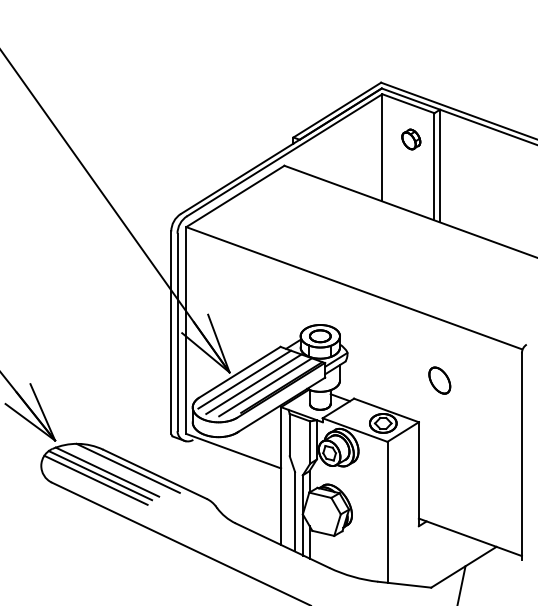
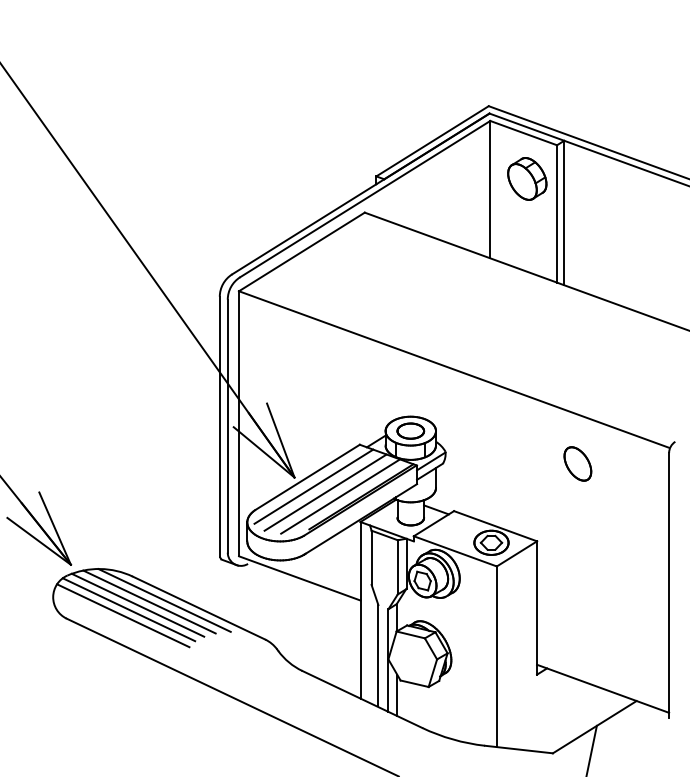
part: (411, 139) -> (527, 178), size x1.67
part: (439, 380) -> (577, 463), moved
line: (116, 469) -> (149, 601), added

